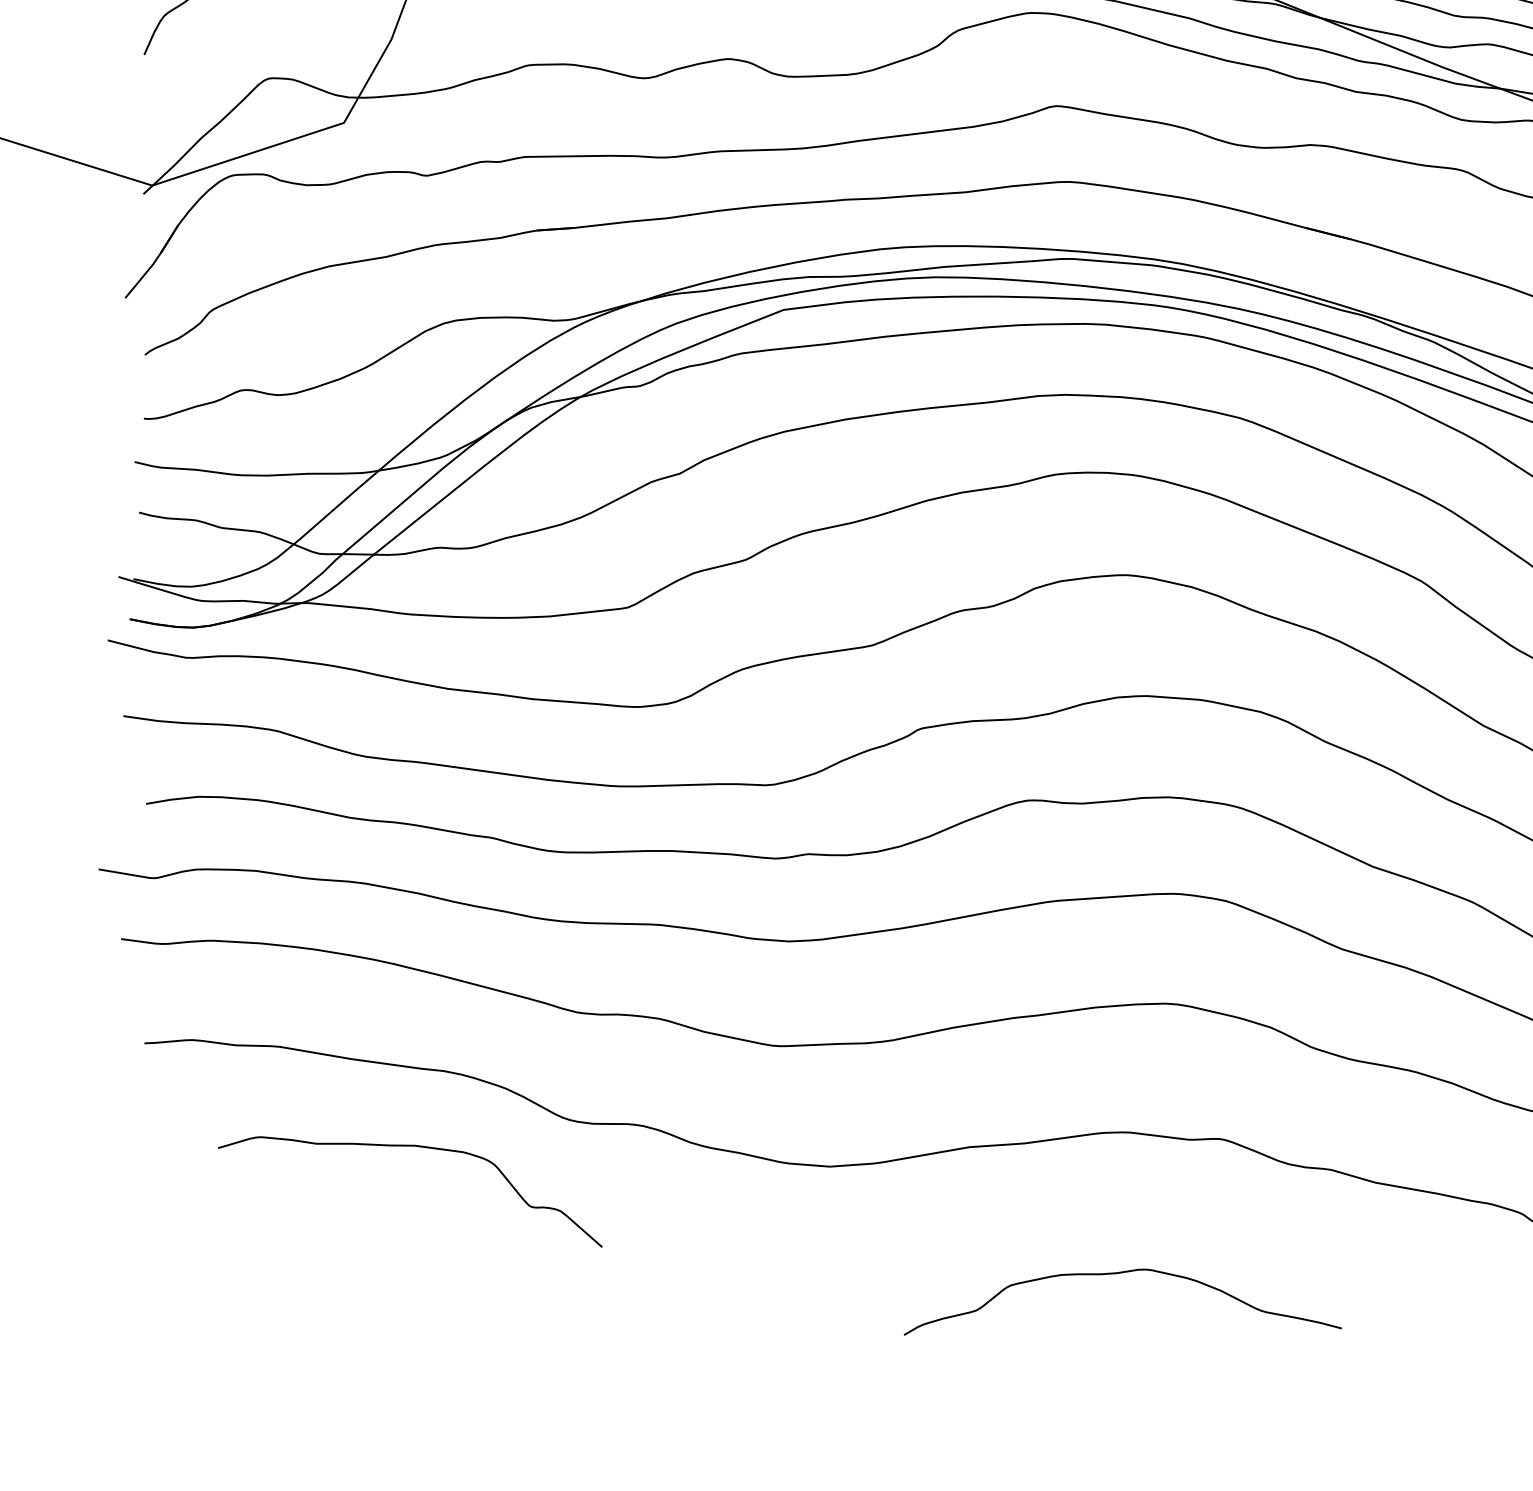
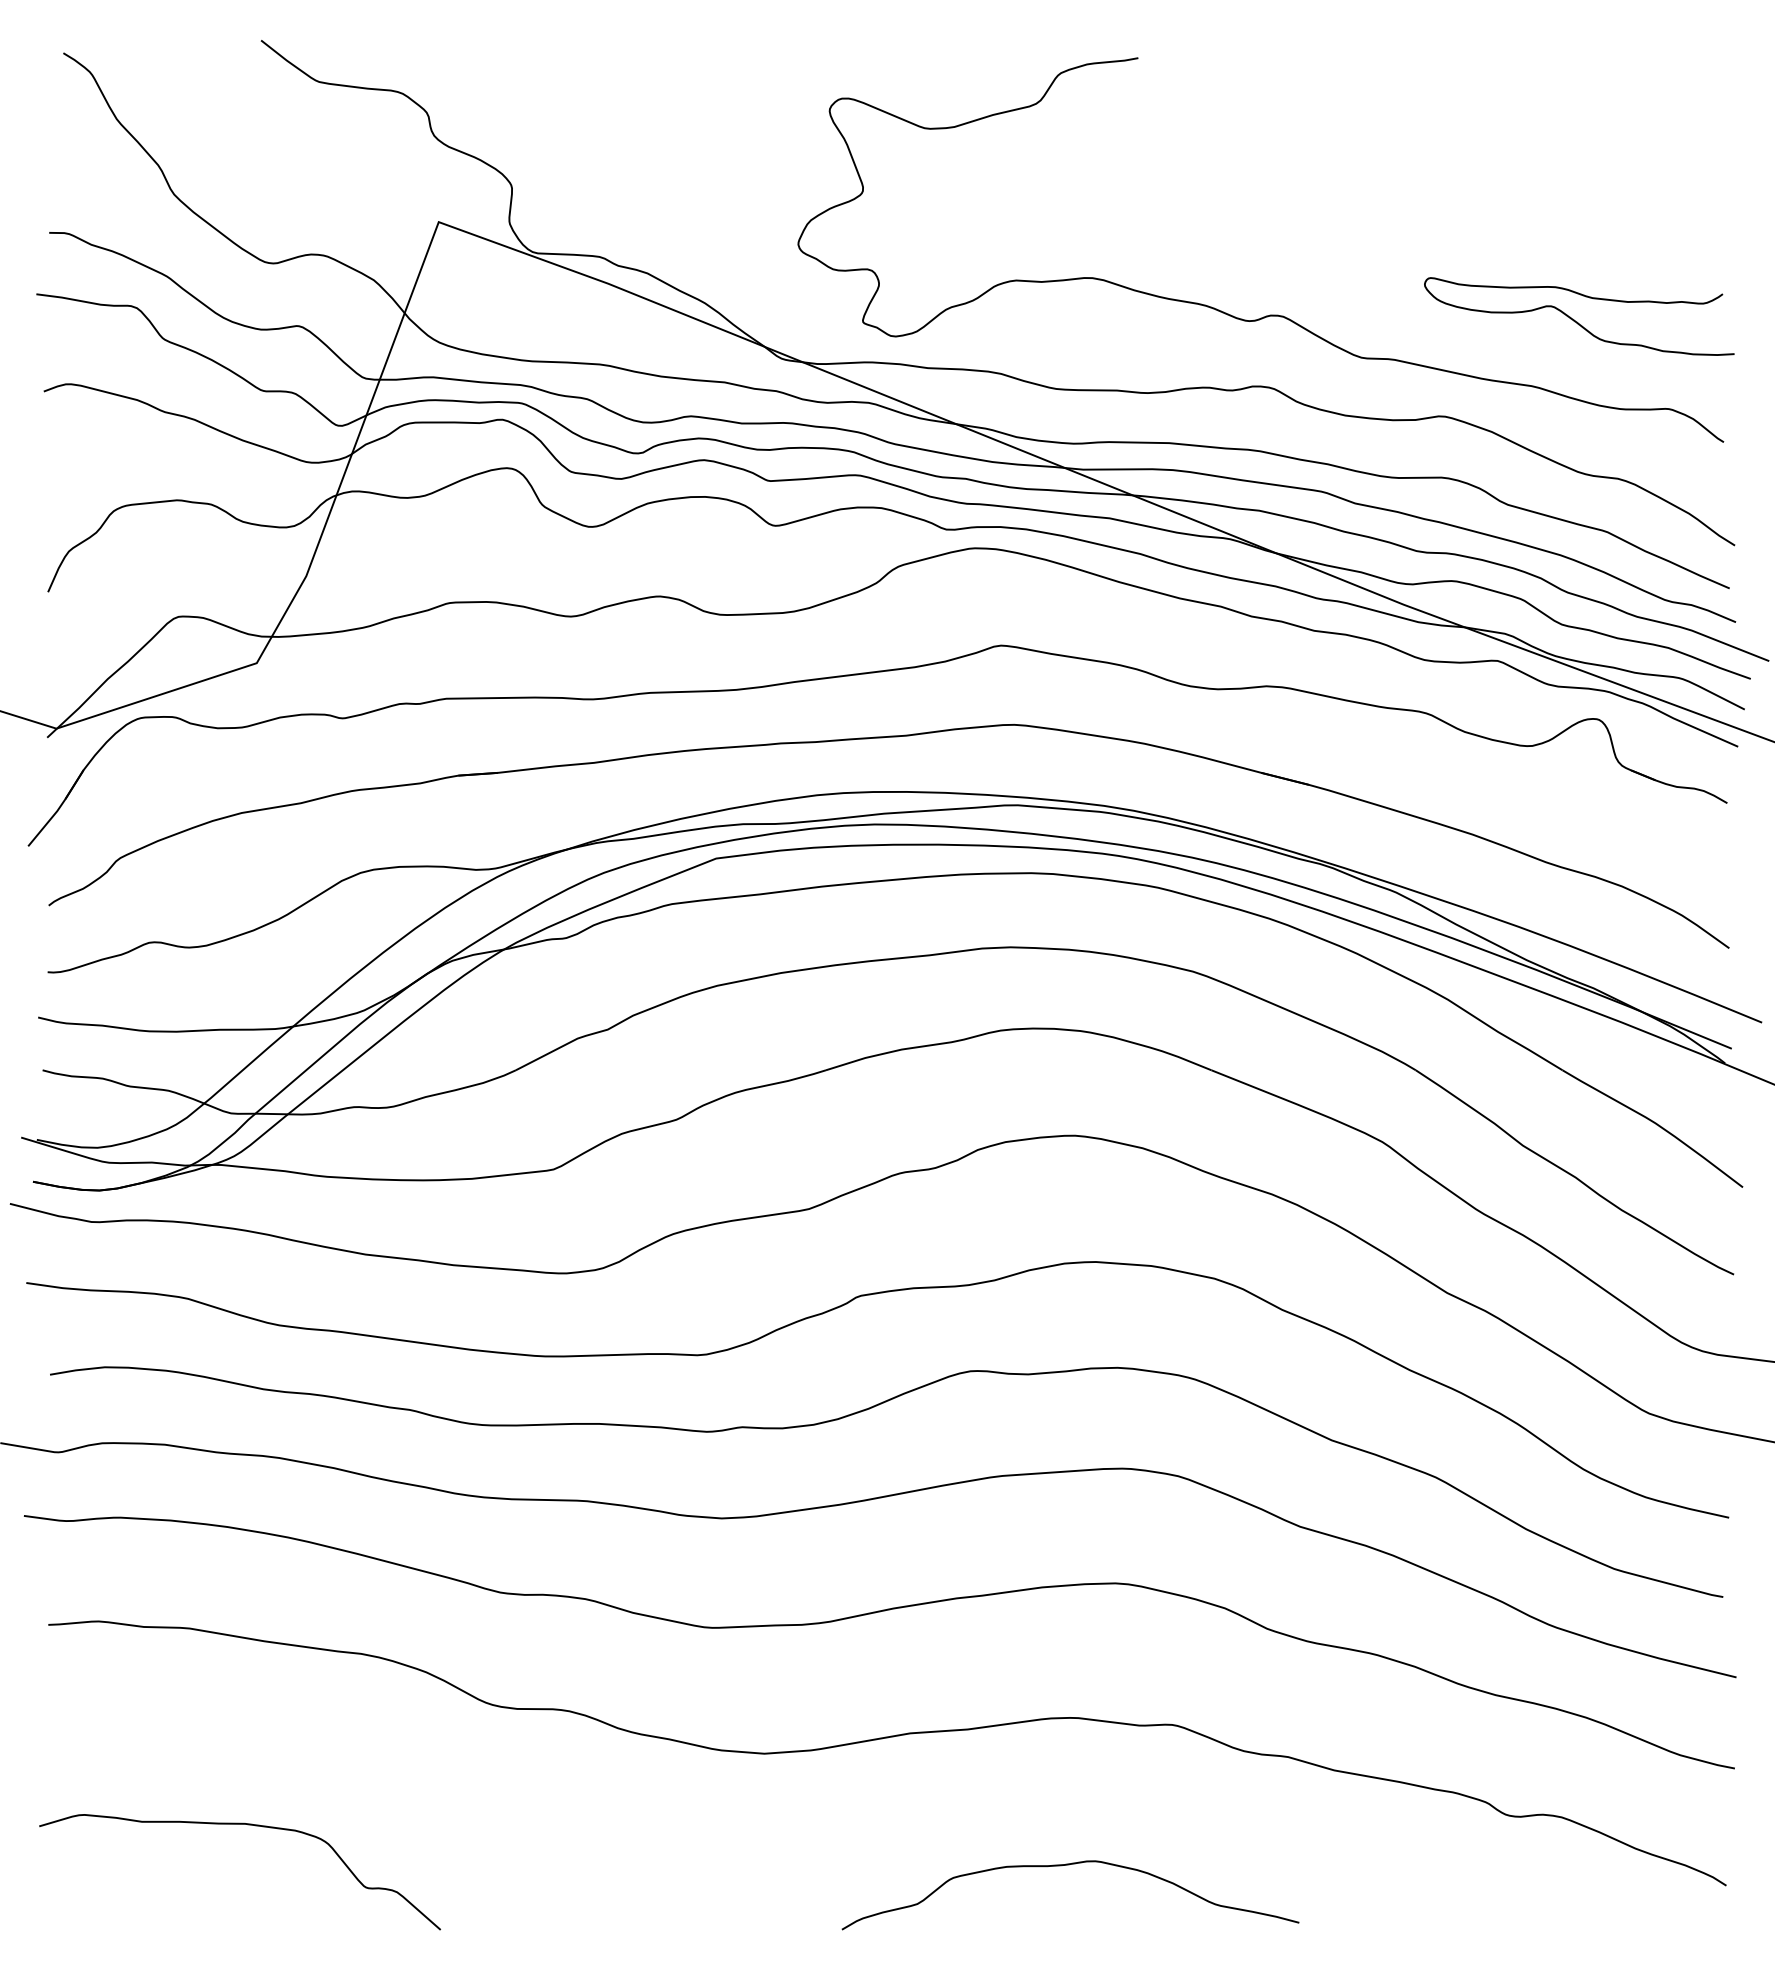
curve: (417, 1147) -> (247, 1825), moved

